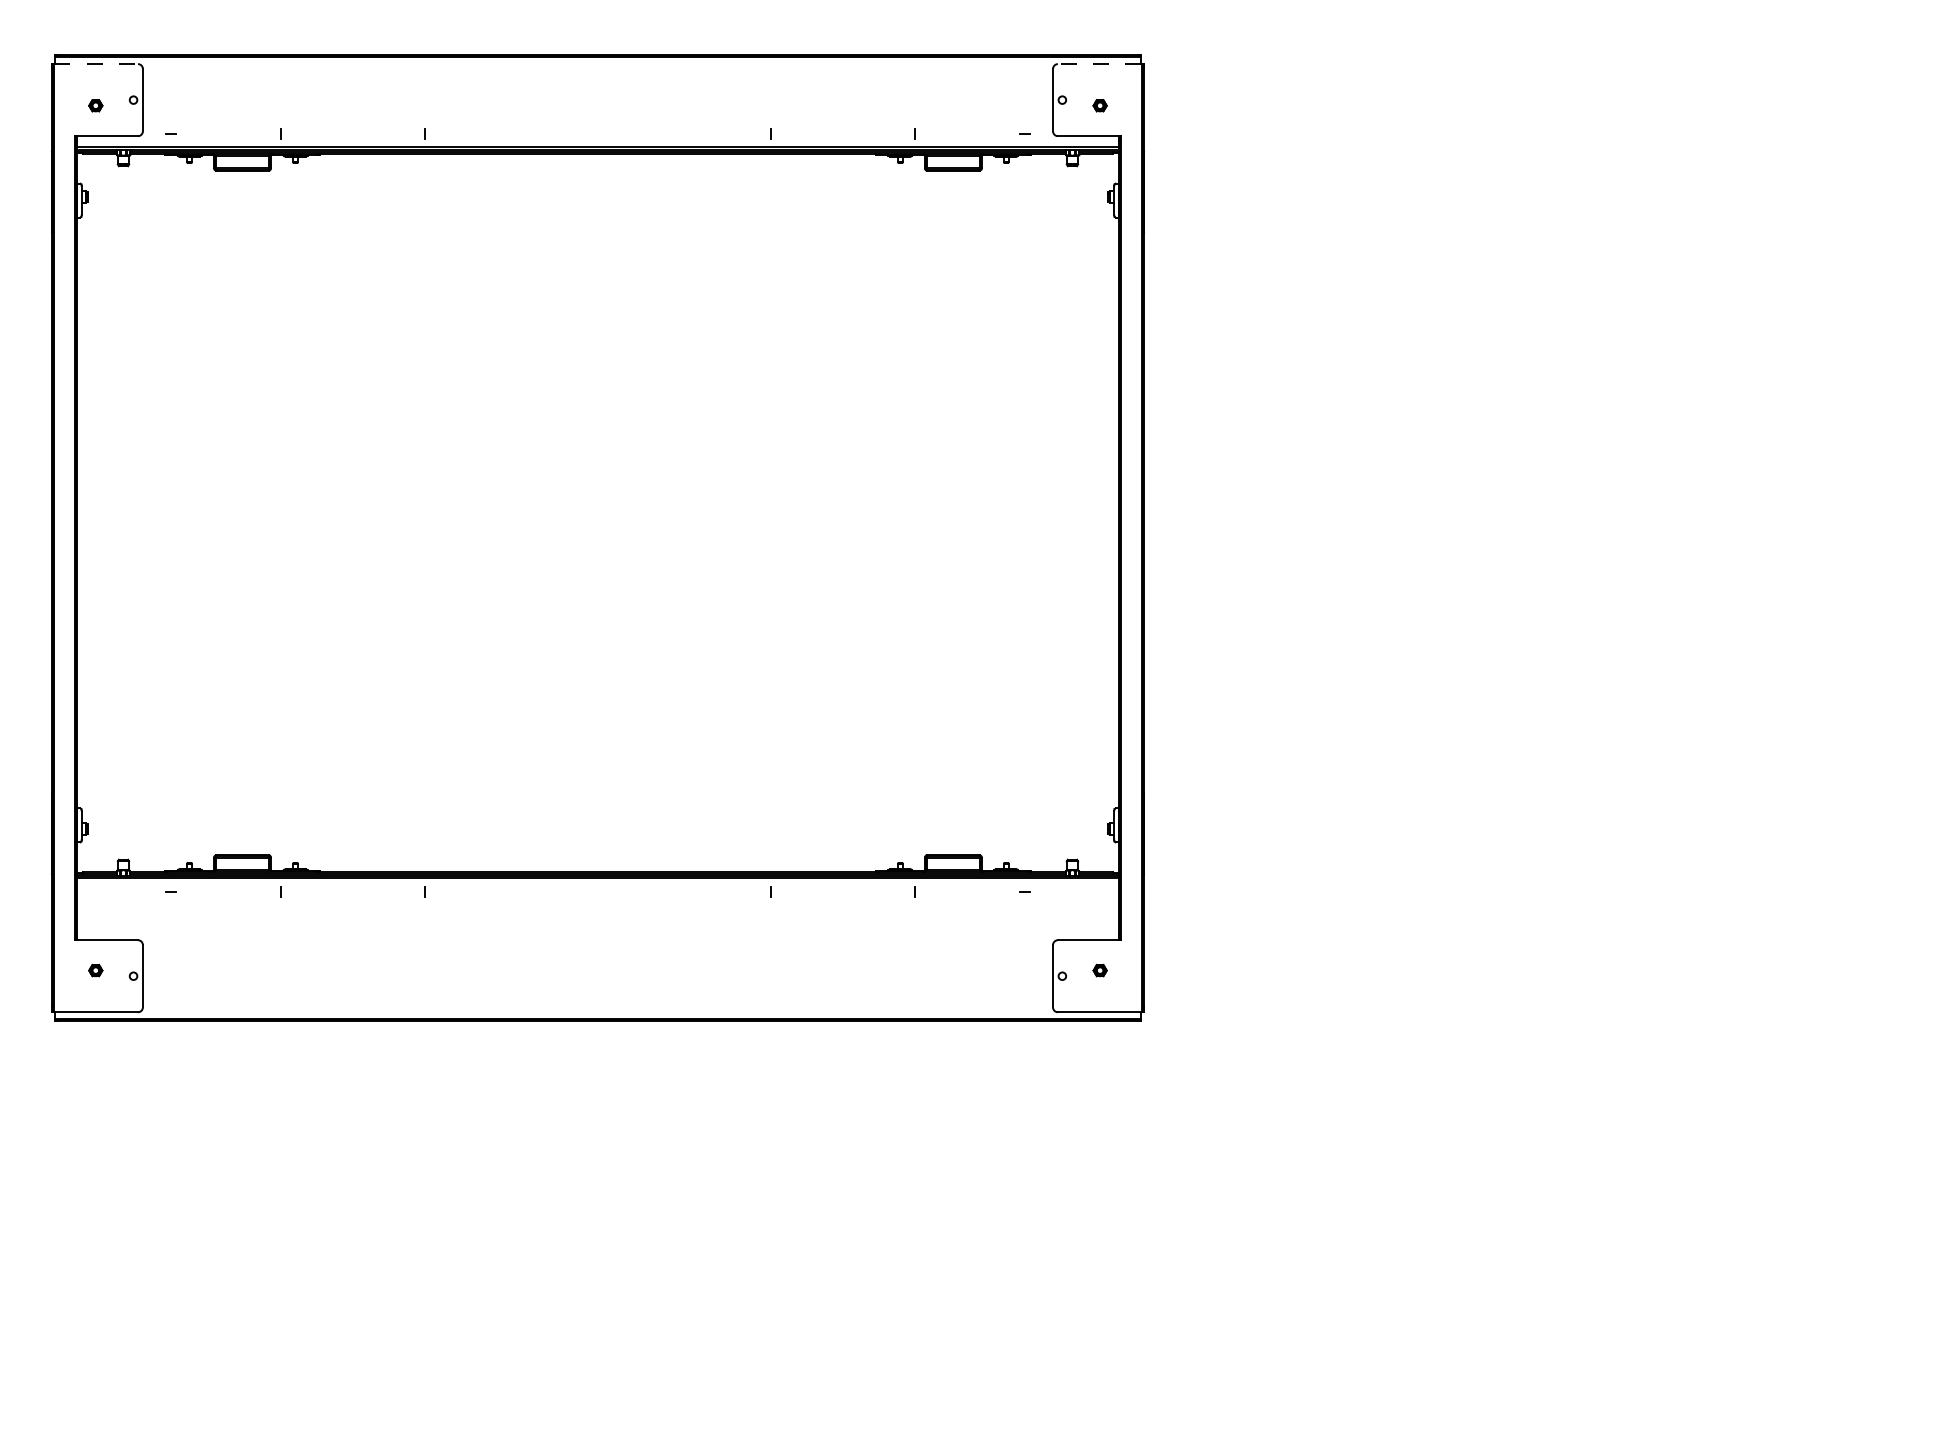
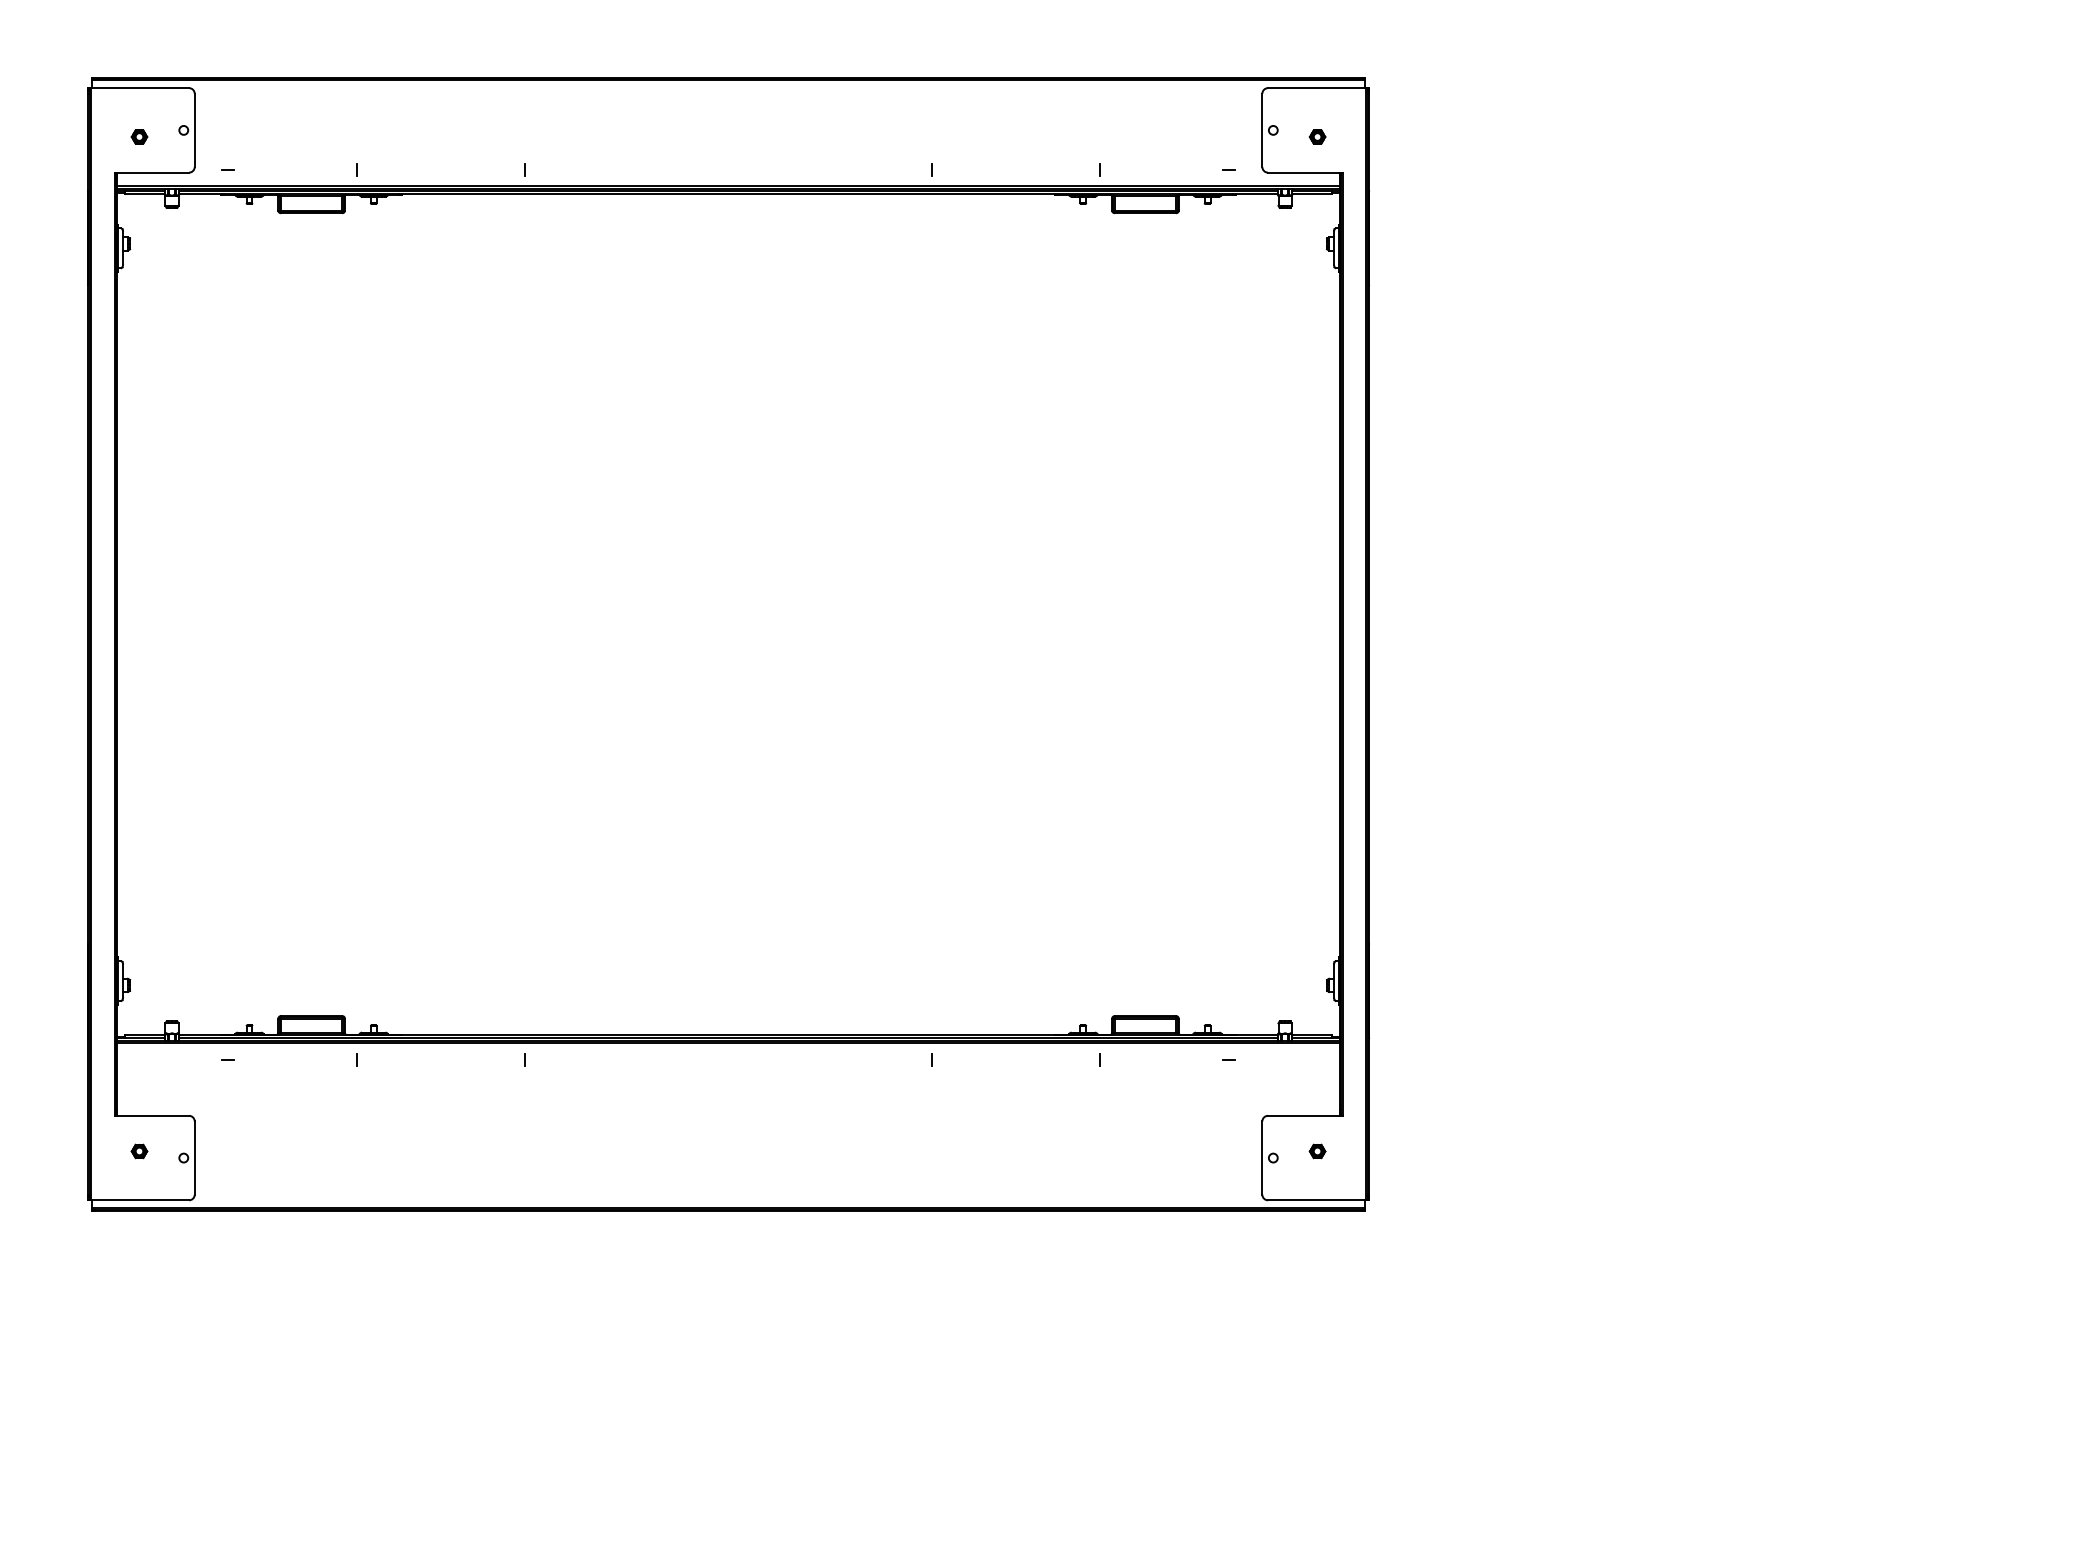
line: (96, 64) -> (140, 88), dashed -> solid
line: (1099, 64) -> (1316, 88), dashed -> solid

